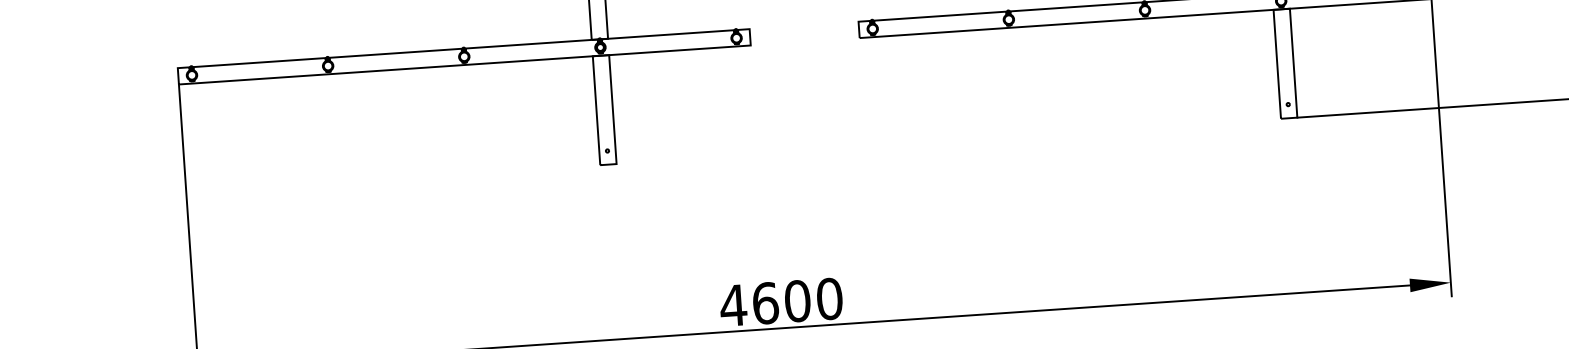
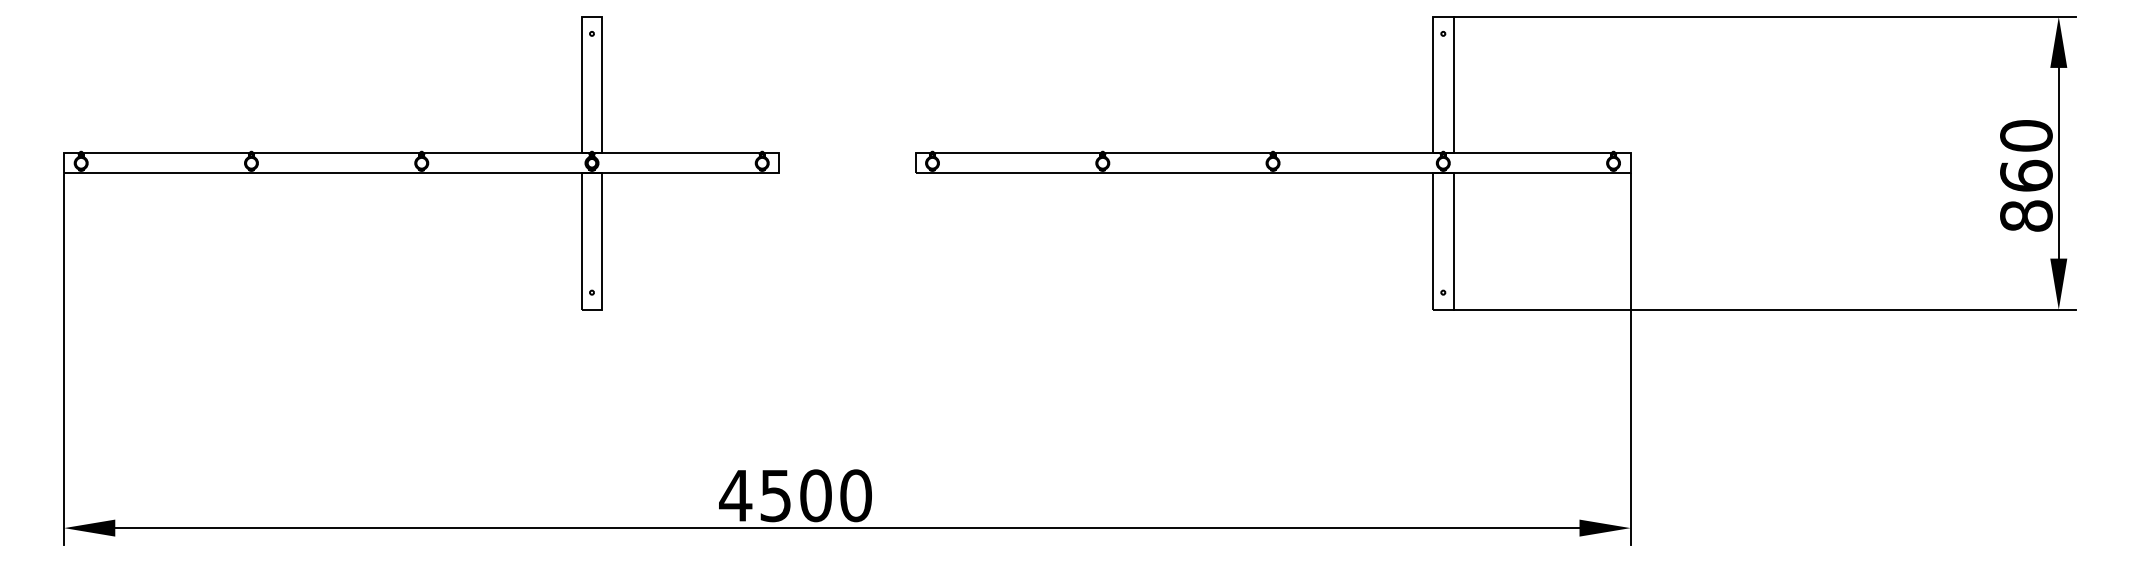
text: (766, 303) -> (776, 495), 4600 -> 4500

